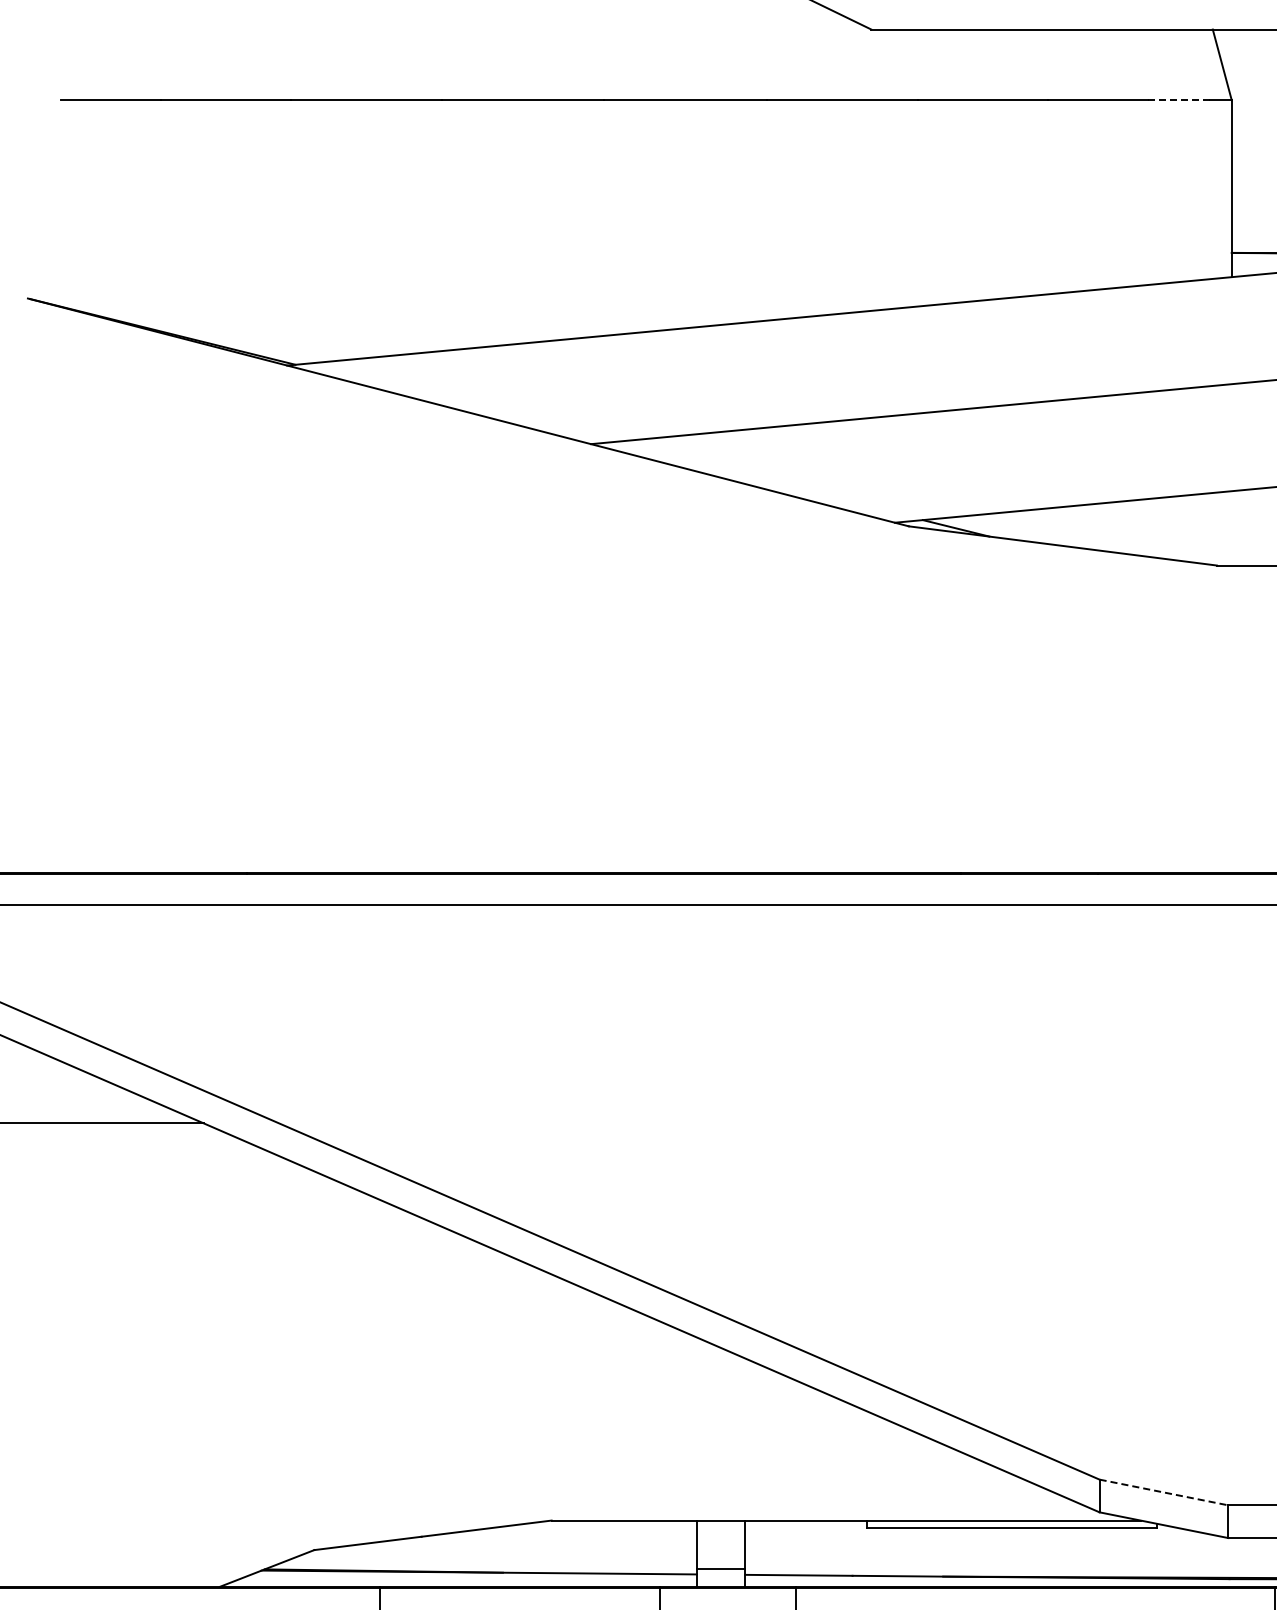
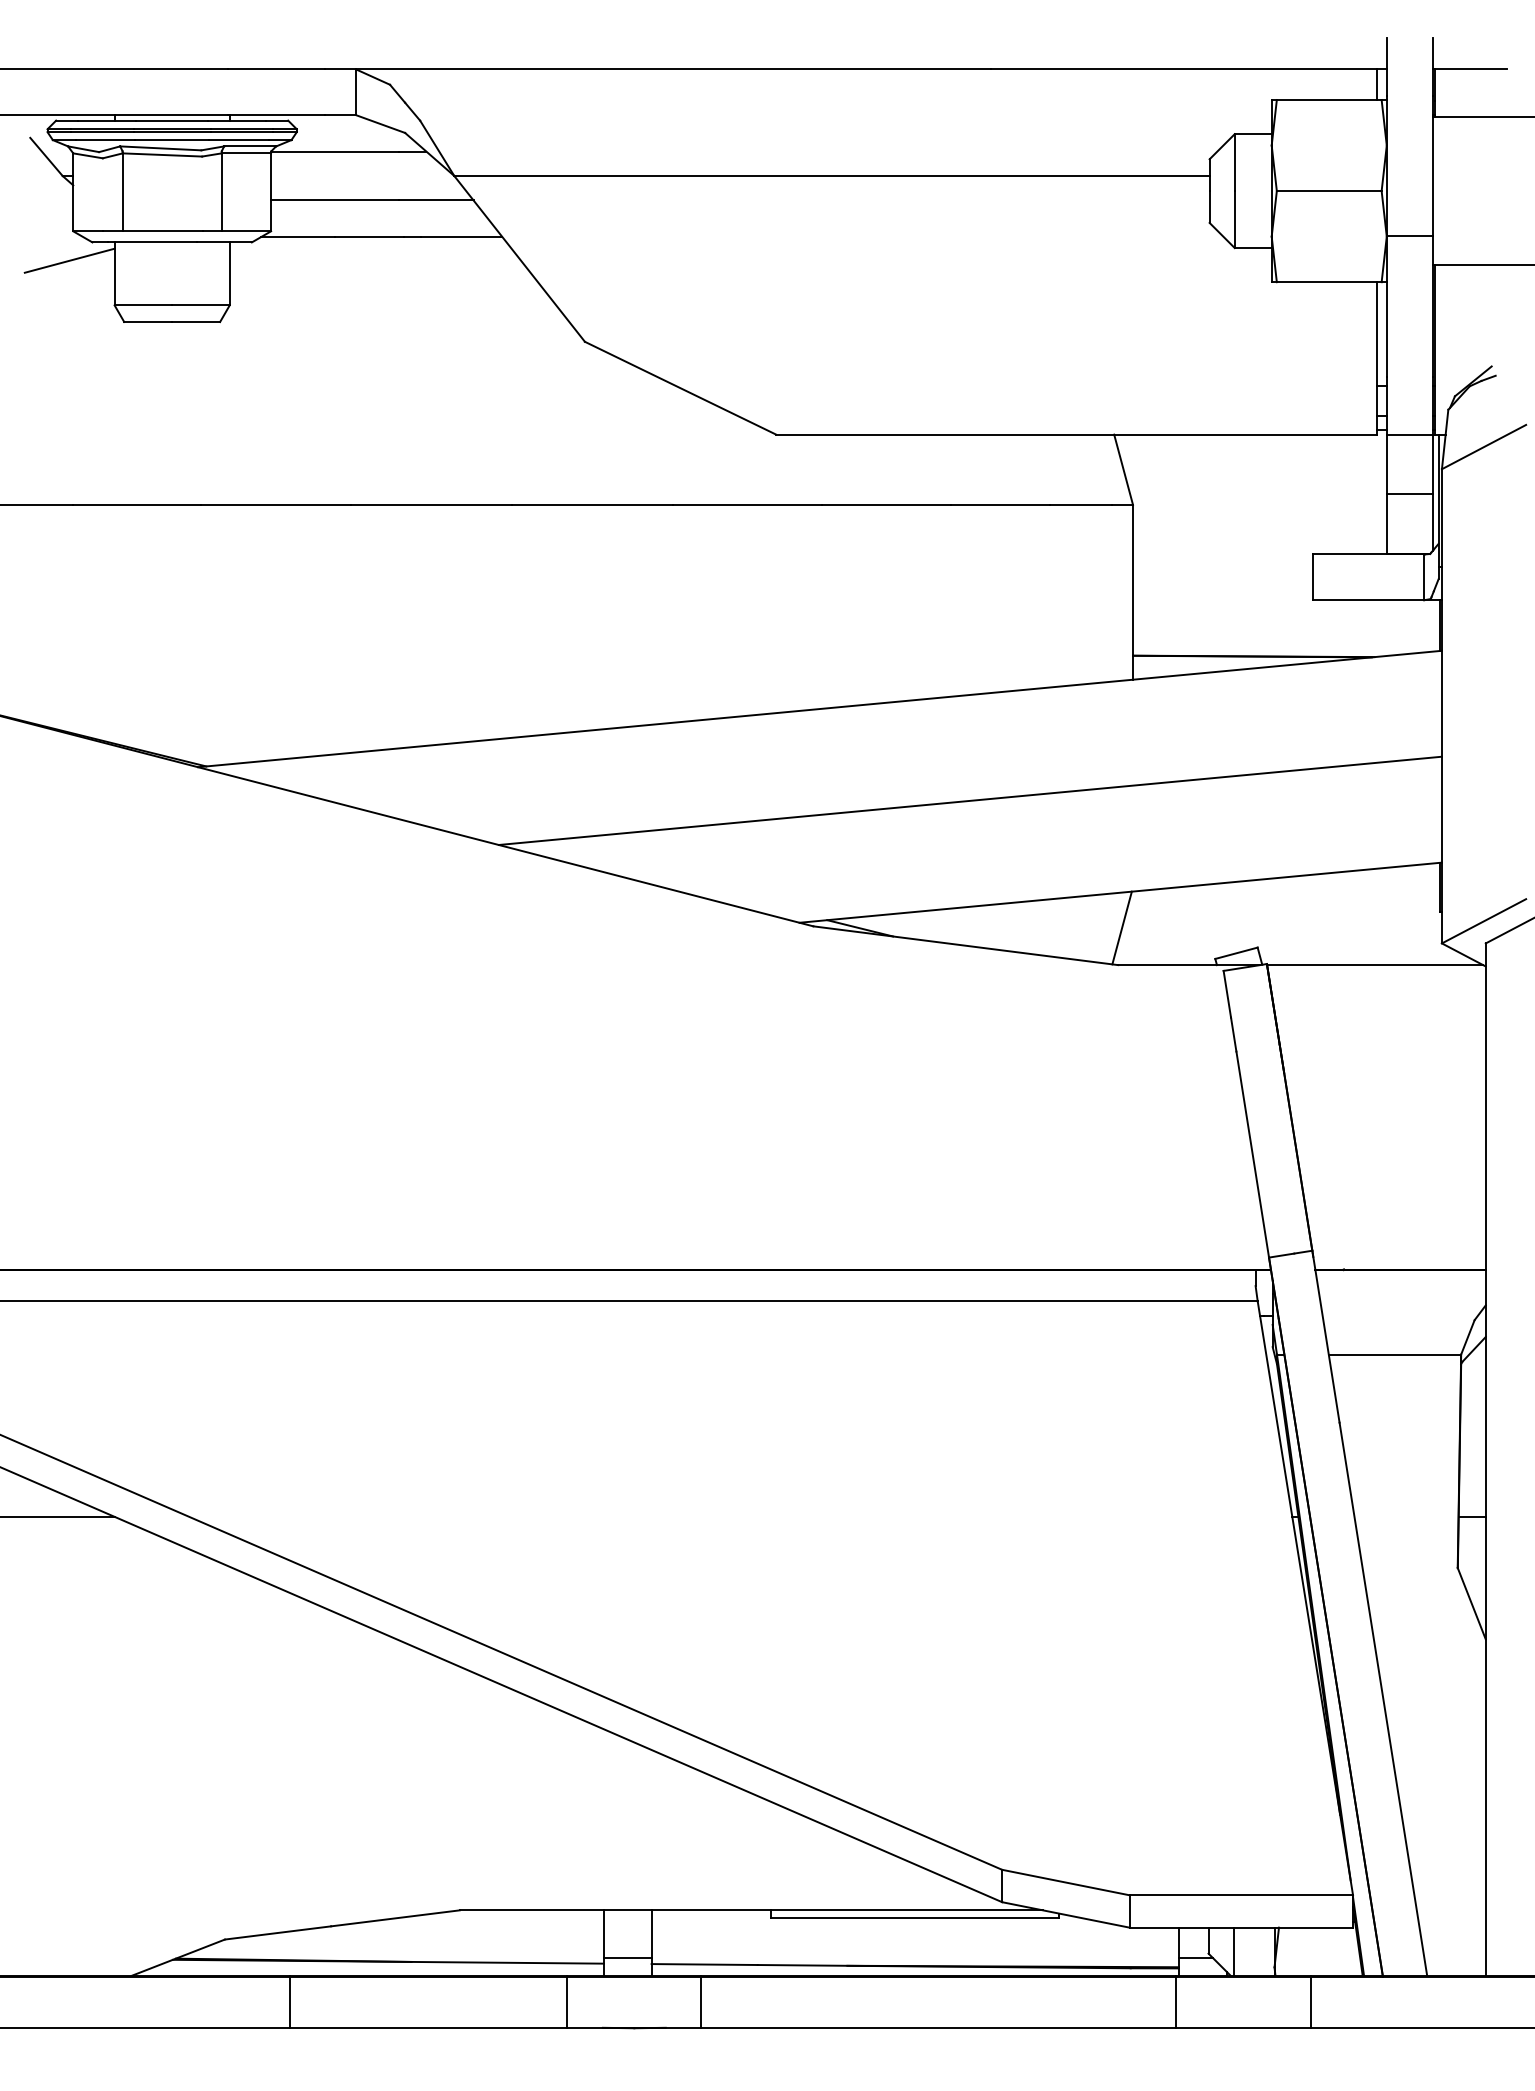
line: (1178, 100) -> (1080, 504), dashed -> solid
line: (1220, 527) -> (1121, 927), added
line: (1163, 1492) -> (1065, 1882), dashed -> solid

